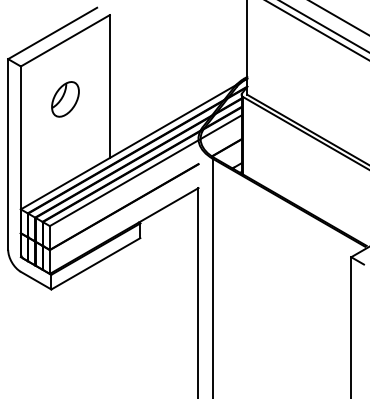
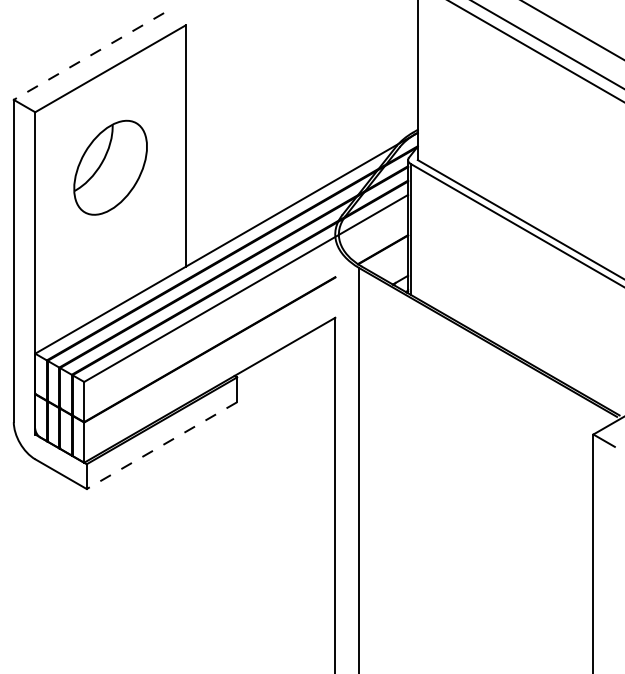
line: (52, 33) -> (88, 56), solid -> dashed
part: (65, 99) -> (110, 168), size x1.6
line: (95, 264) -> (161, 446), solid -> dashed

